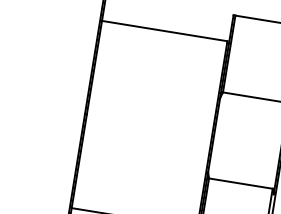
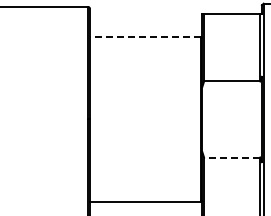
line: (163, 30) -> (144, 36), solid -> dashed
line: (240, 183) -> (231, 157), solid -> dashed

